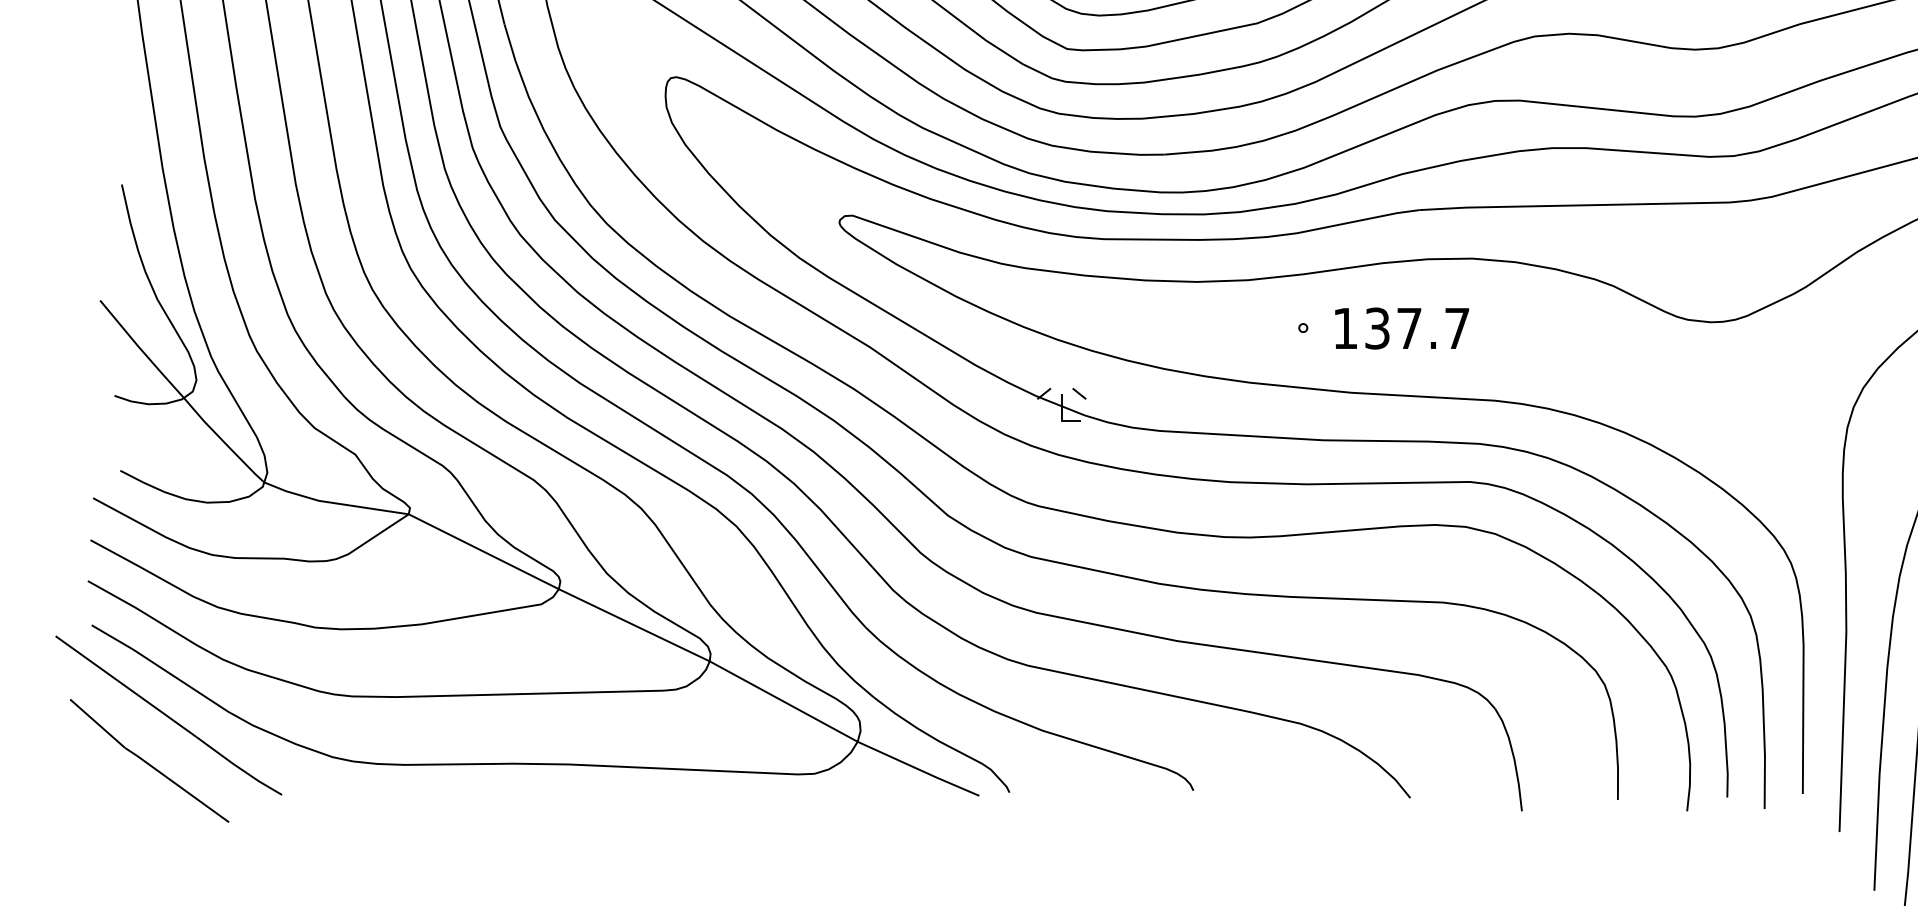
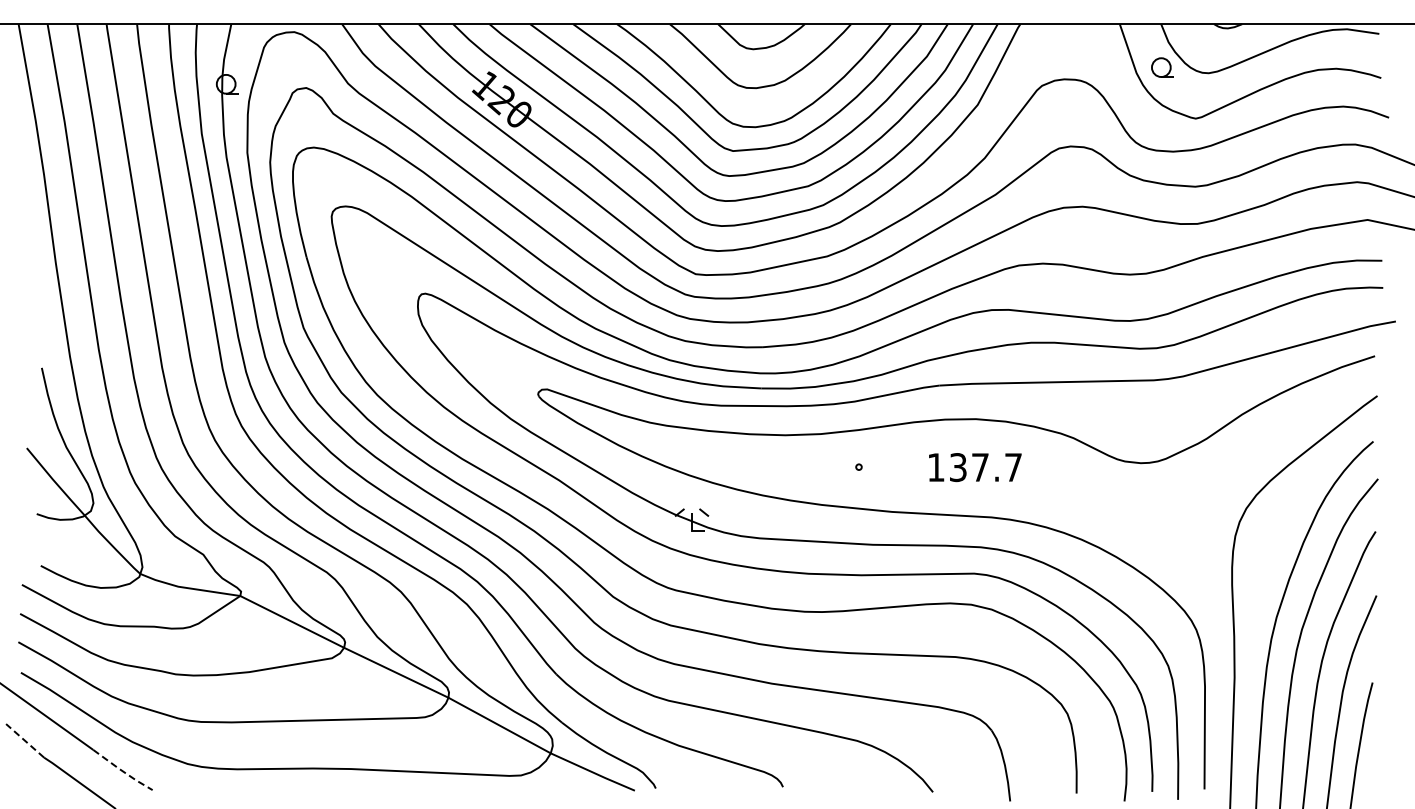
text: (1402, 328) -> (975, 467), moved
line: (96, 723) -> (24, 740), solid -> dashed
line: (239, 768) -> (123, 771), solid -> dashed

